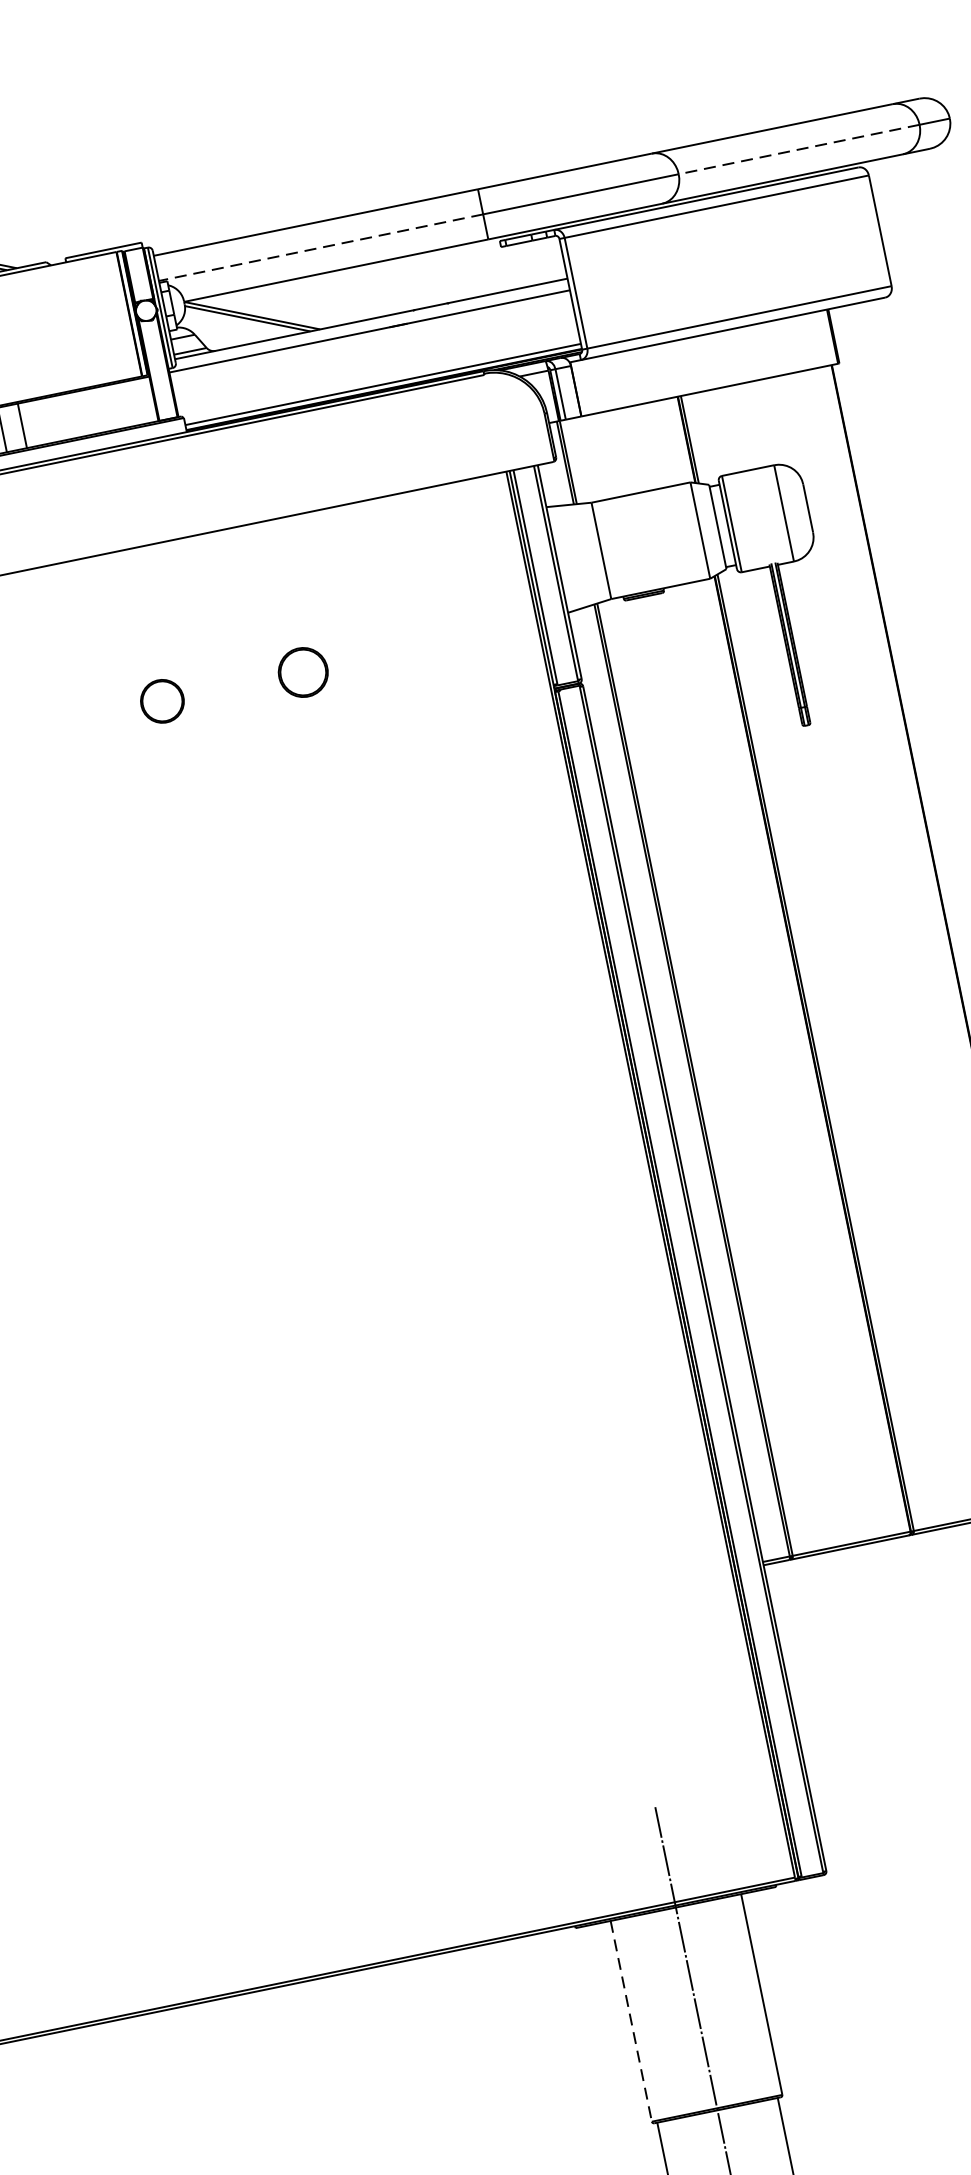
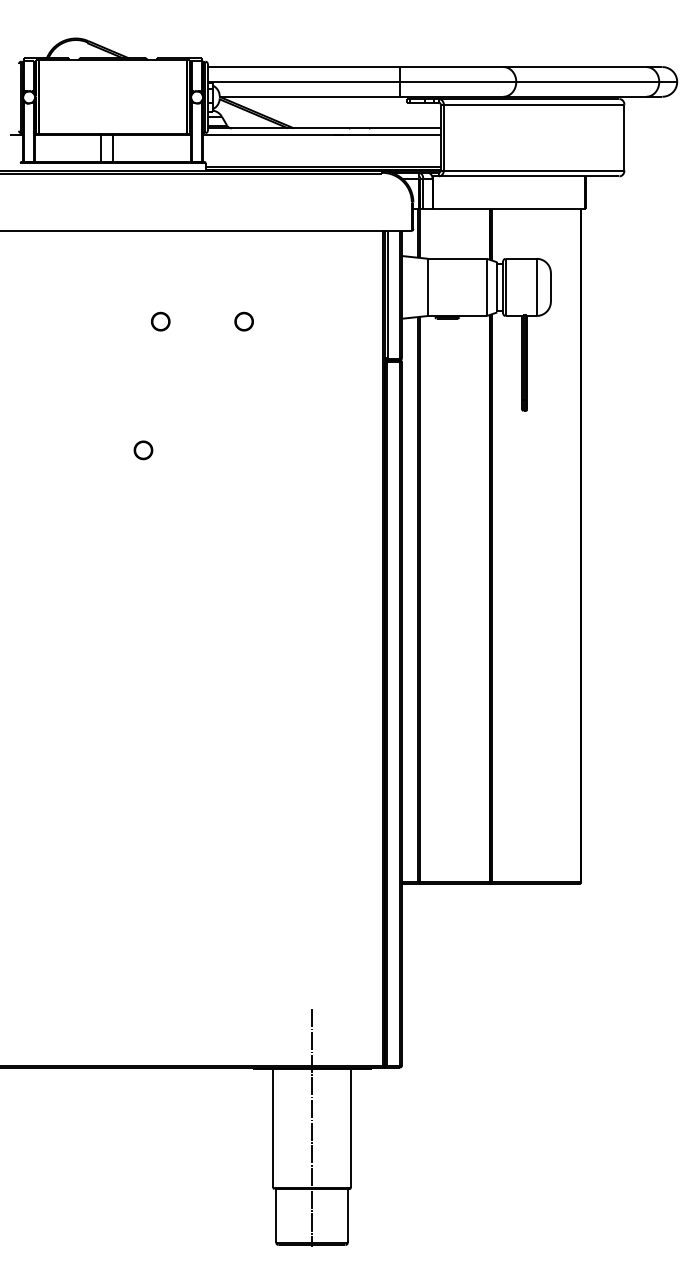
line: (798, 148) -> (587, 81), dashed -> solid
line: (320, 247) -> (303, 81), dashed -> solid
part: (301, 672) -> (243, 321), size x0.62
part: (162, 700) -> (160, 321), size x0.71
part: (178, 924) -> (143, 450), added
line: (631, 2021) -> (273, 1128), dashed -> solid

